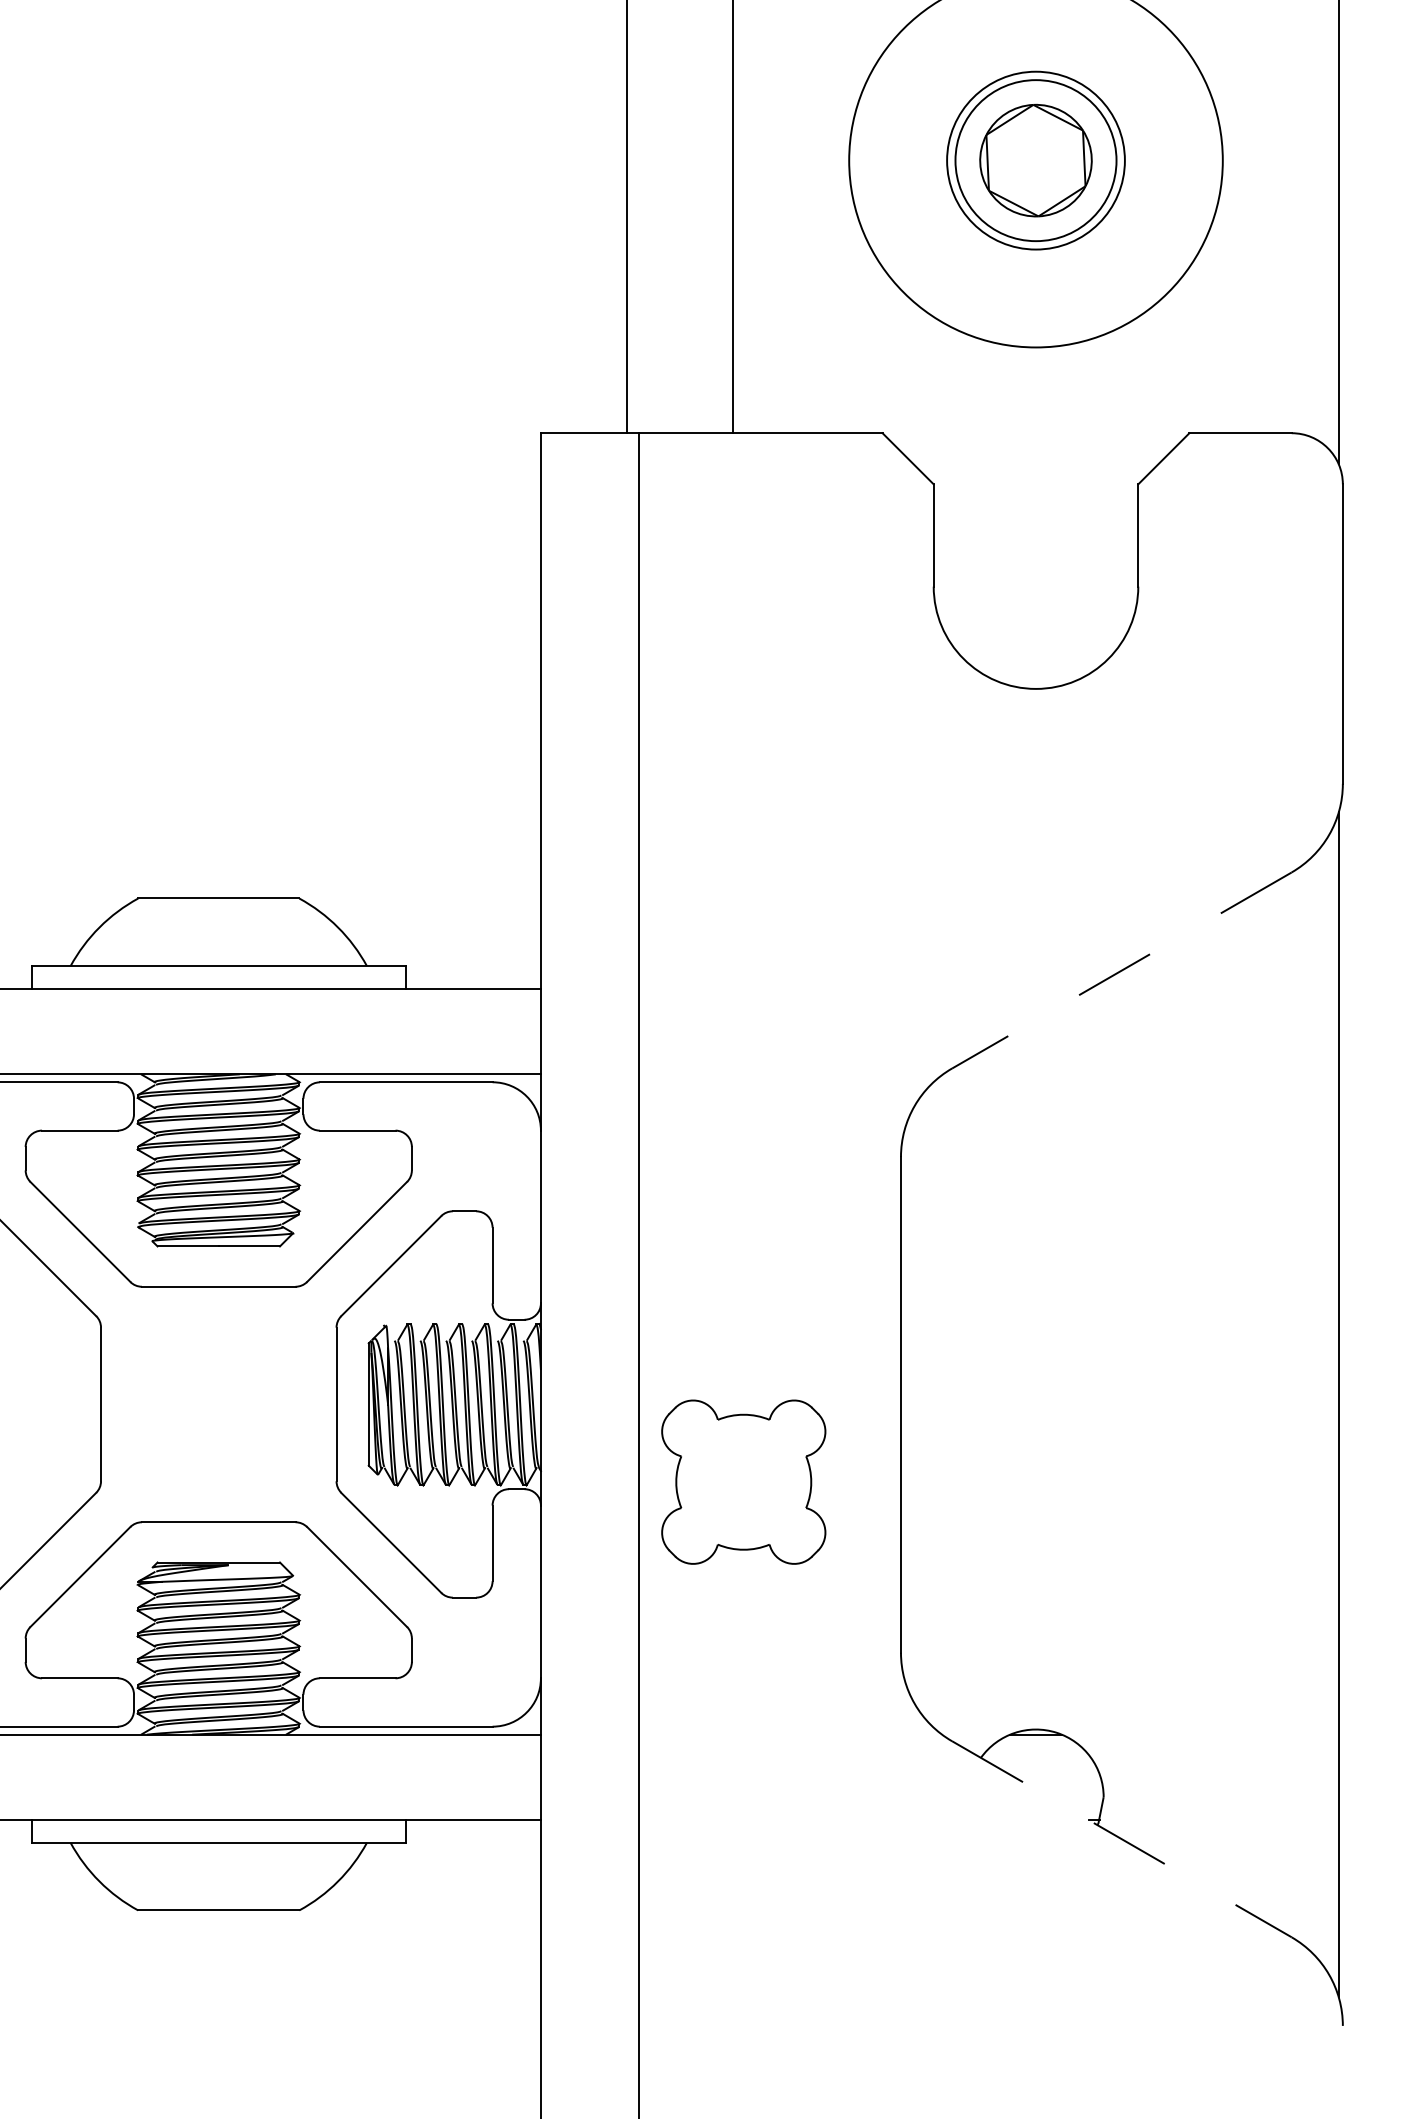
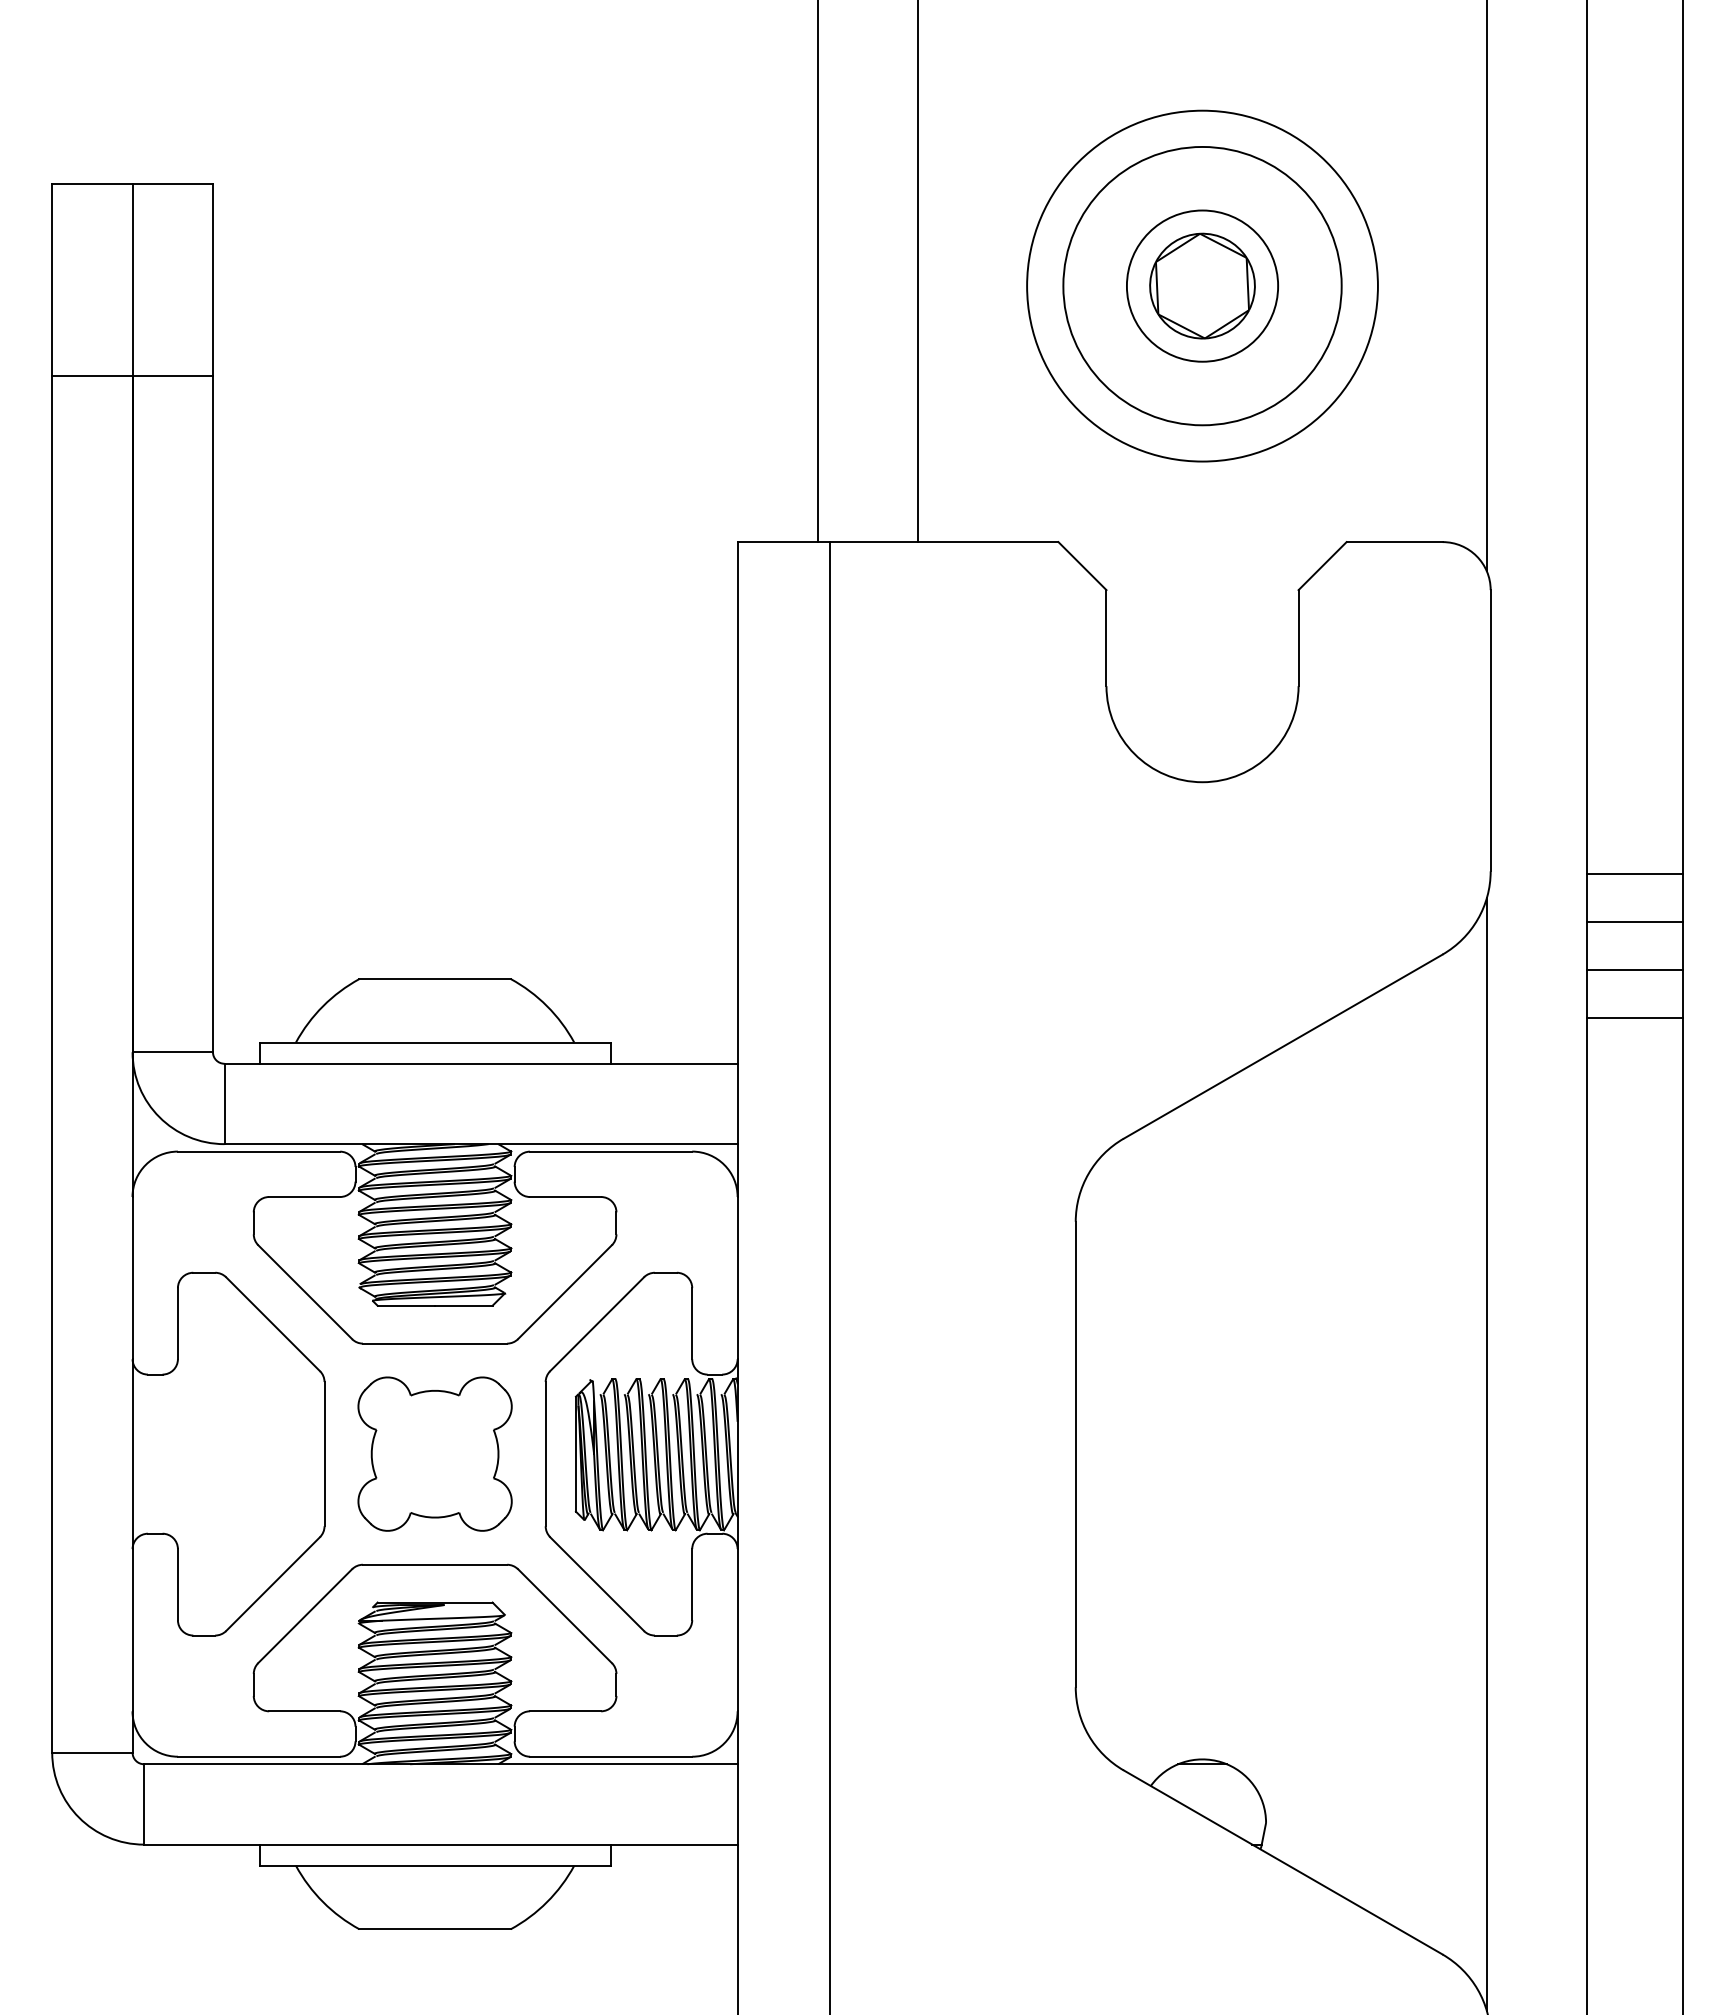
circle: (1035, 159) -> (1202, 285), size x1.67
line: (1121, 970) -> (1282, 1046), dashed -> solid
part: (743, 1481) -> (434, 1453), moved
line: (1122, 1839) -> (1283, 1862), dashed -> solid

